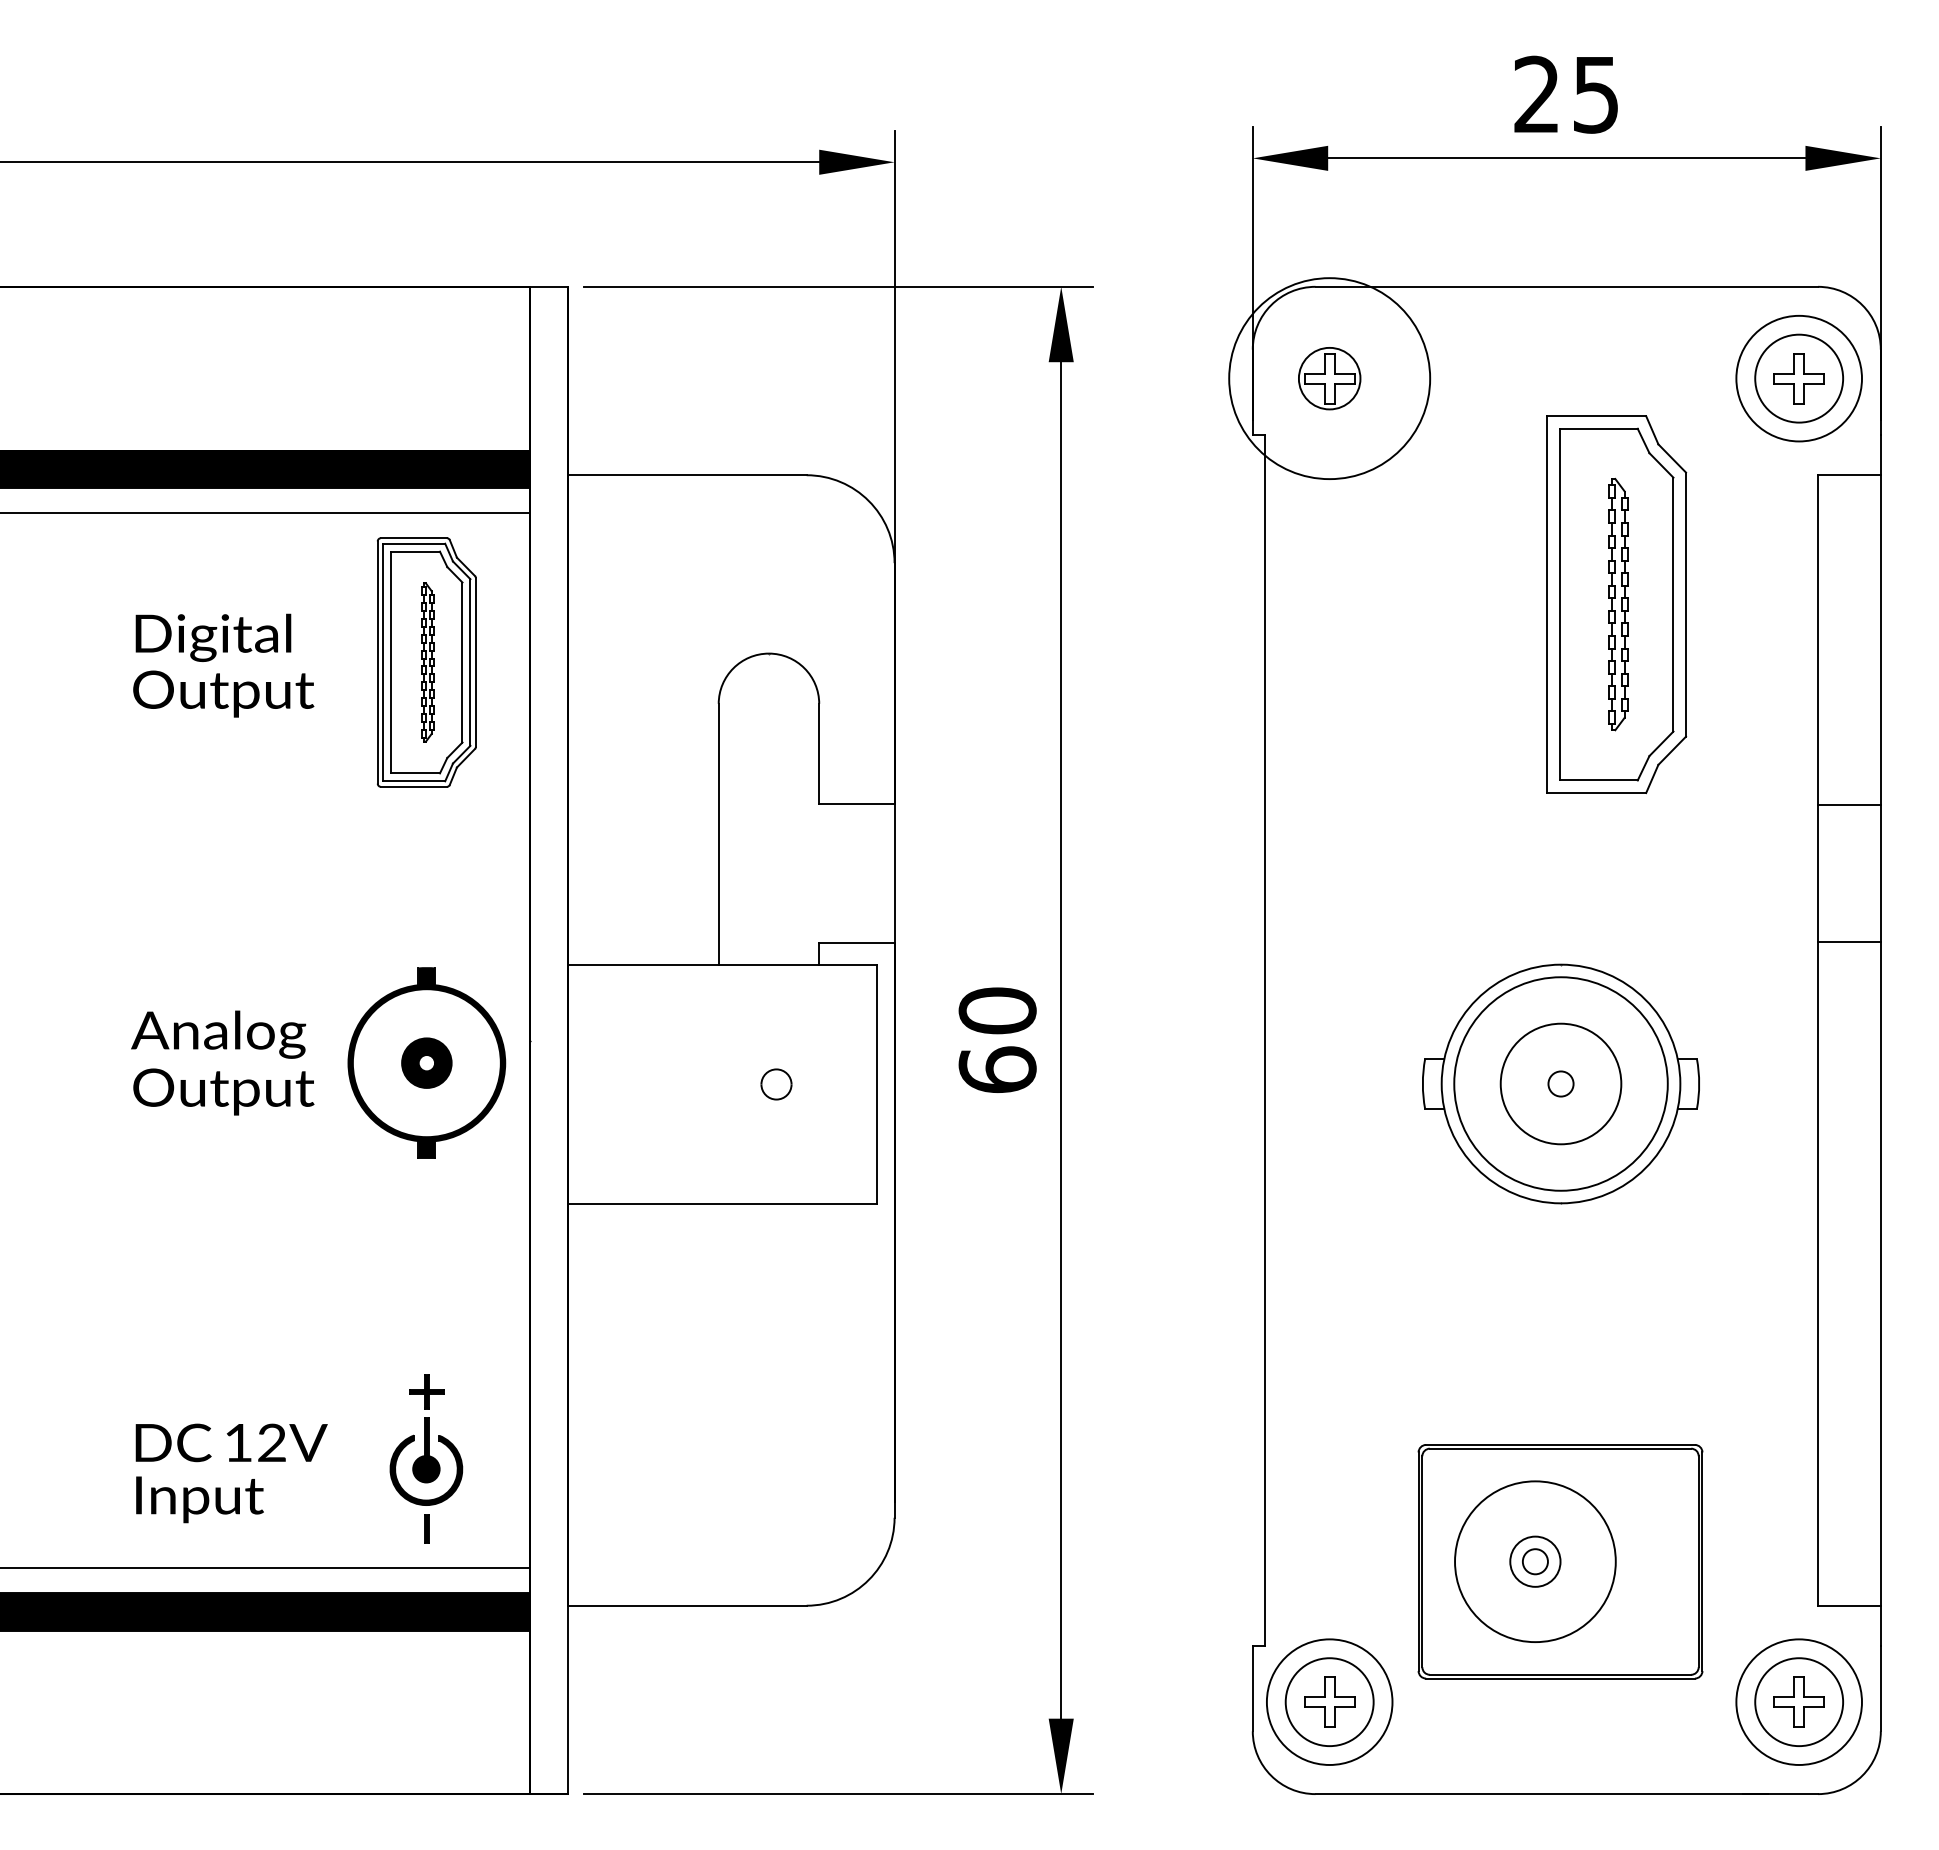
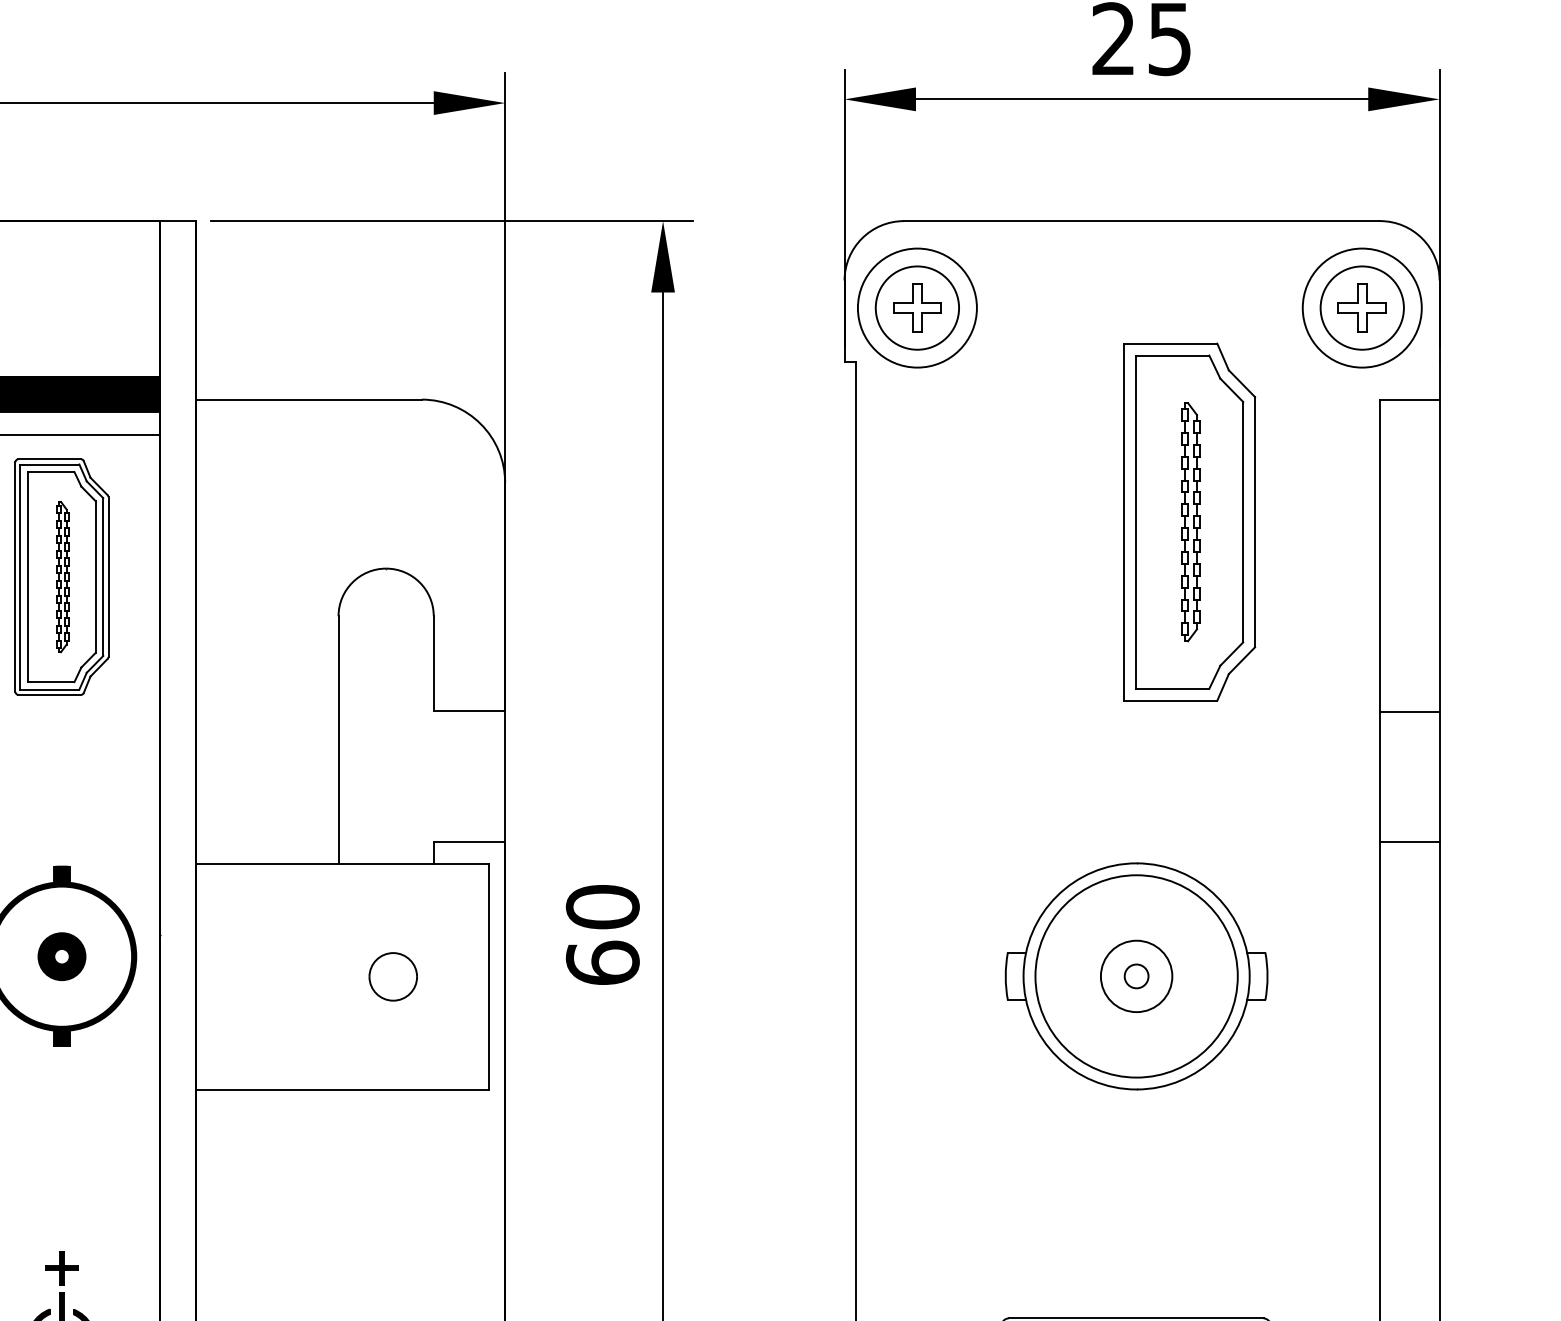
circle: (1329, 378) -> (917, 307), size x0.62
circle: (1329, 378) -> (917, 307), size x1.43
circle: (1560, 1083) -> (1136, 975), size x0.62
part: (776, 1084) -> (393, 976), size x1.67

